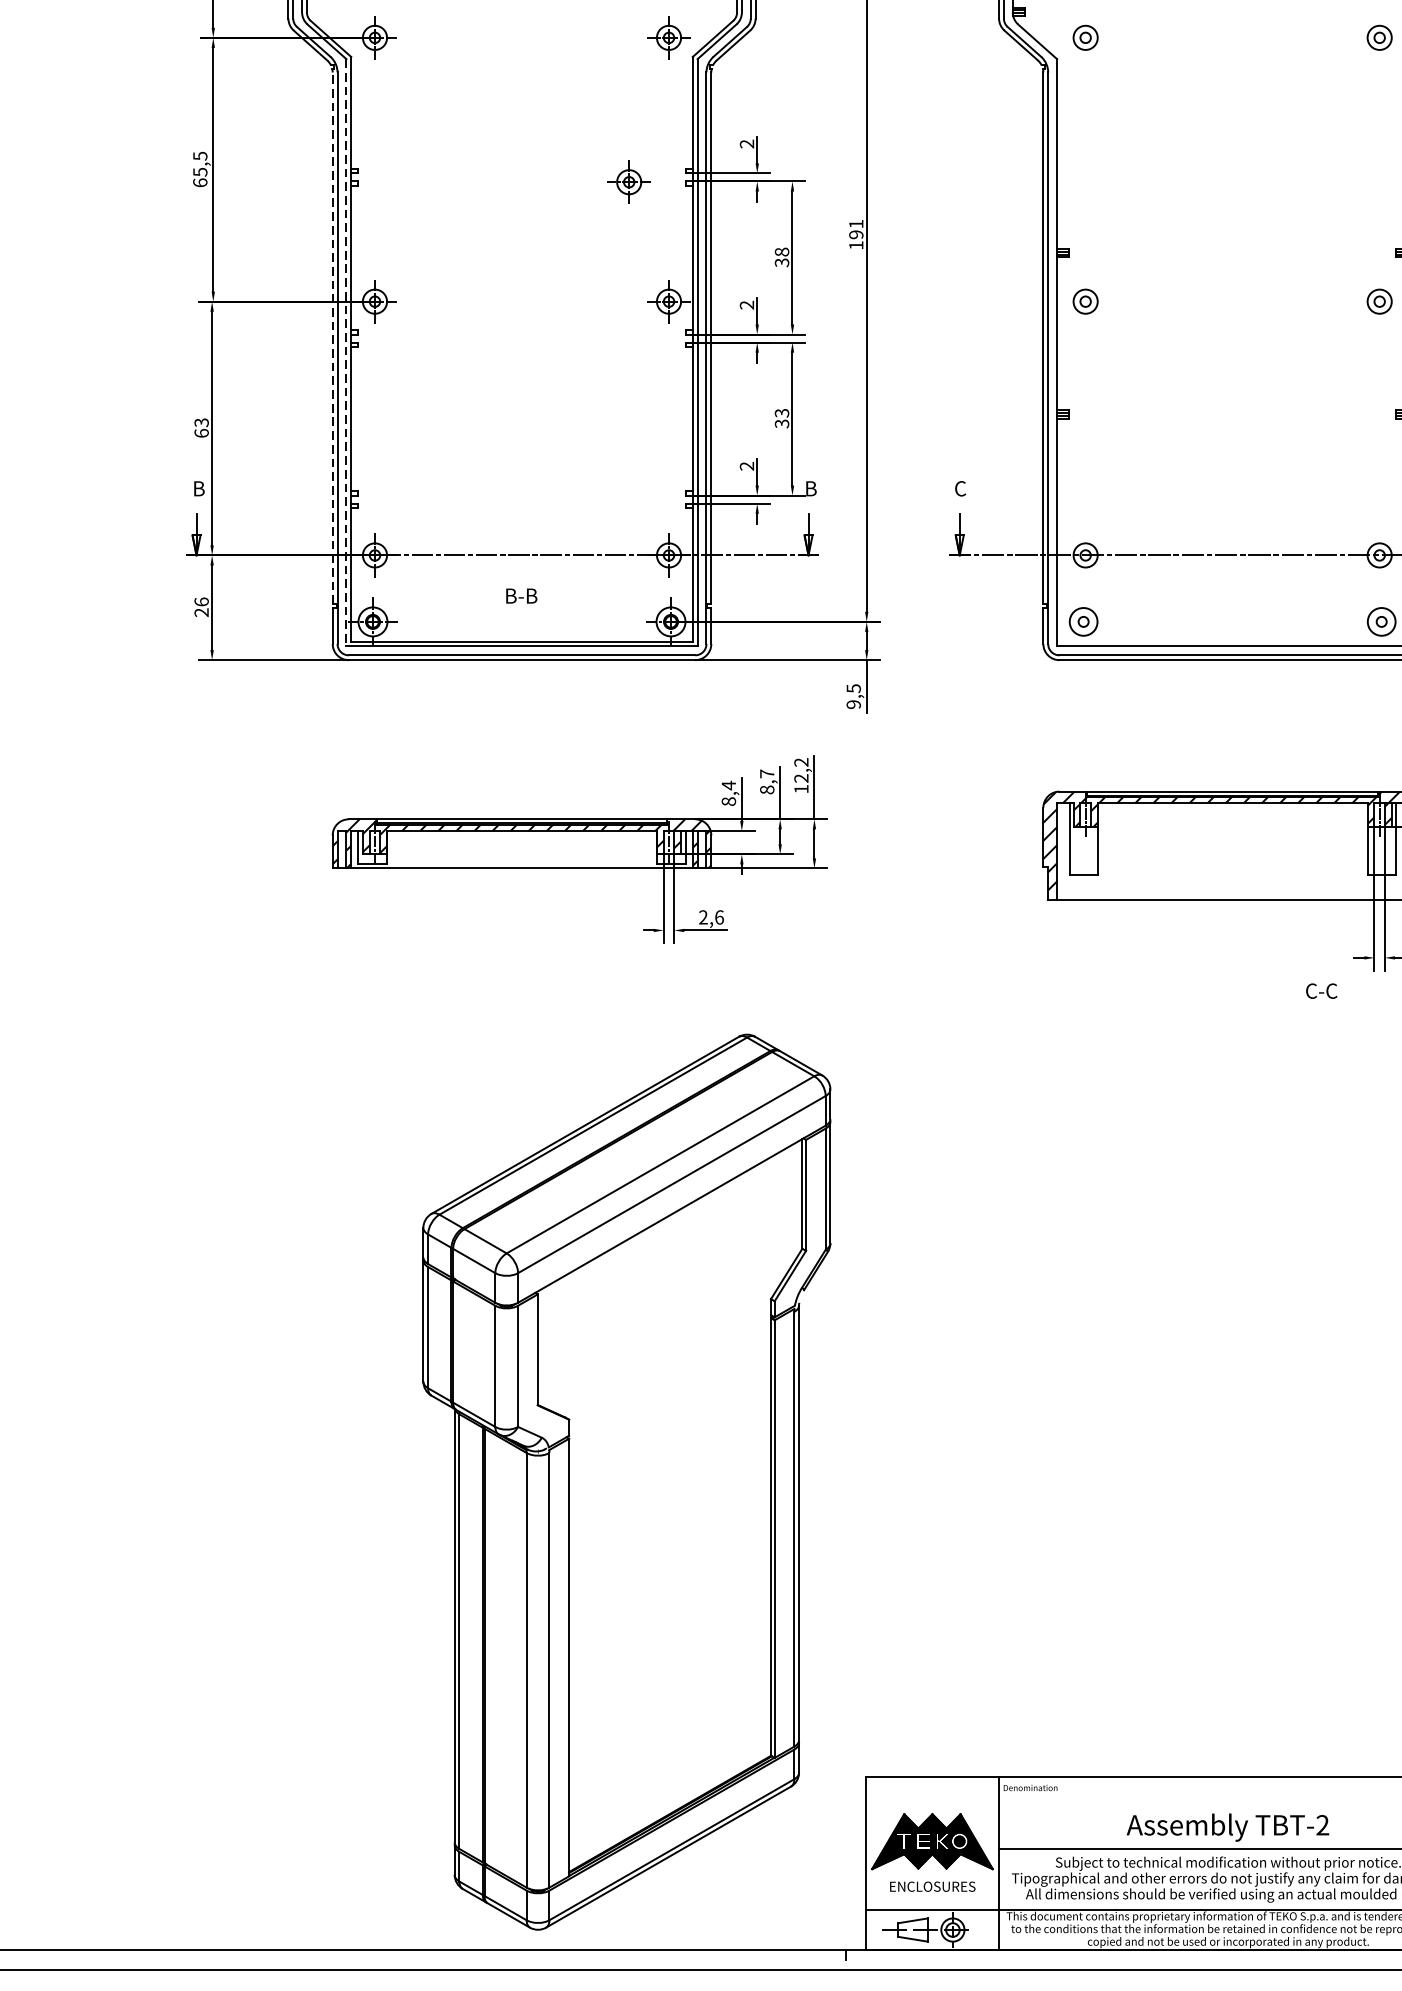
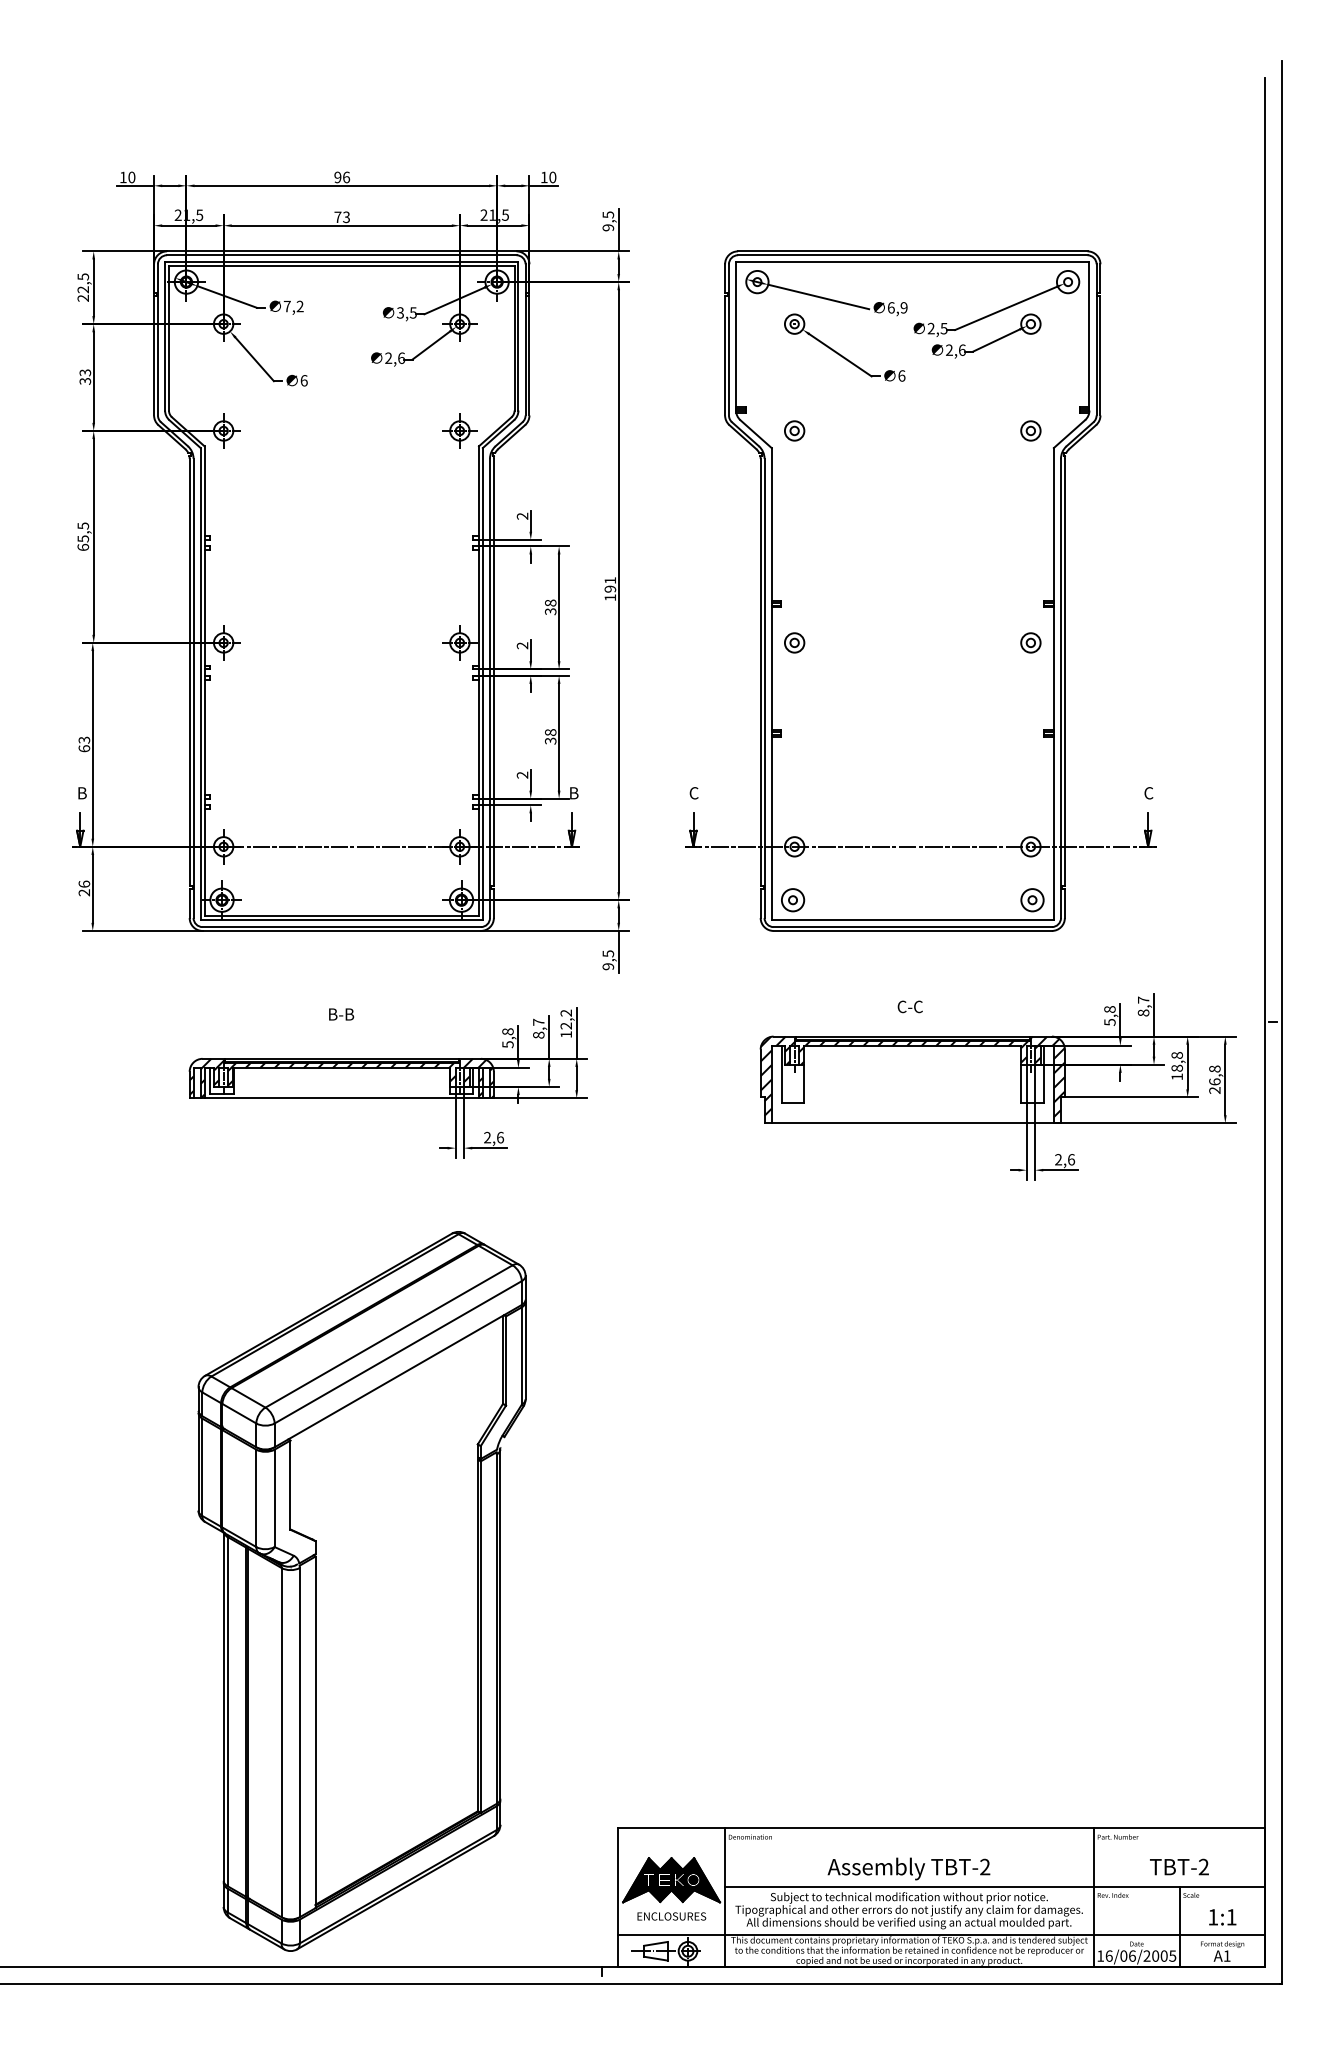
part: (628, 181) -> (427, 546), removed
line: (332, 338) -> (189, 672), dashed -> solid
line: (346, 353) -> (200, 684), dashed -> solid
text: (781, 413) -> (550, 732), 33 -> 38
text: (521, 596) -> (341, 1014), moved
text: (728, 793) -> (507, 1038), 8,4 -> 5,8
text: (1320, 990) -> (909, 1006), moved
part: (626, 1482) -> (361, 1591), moved

